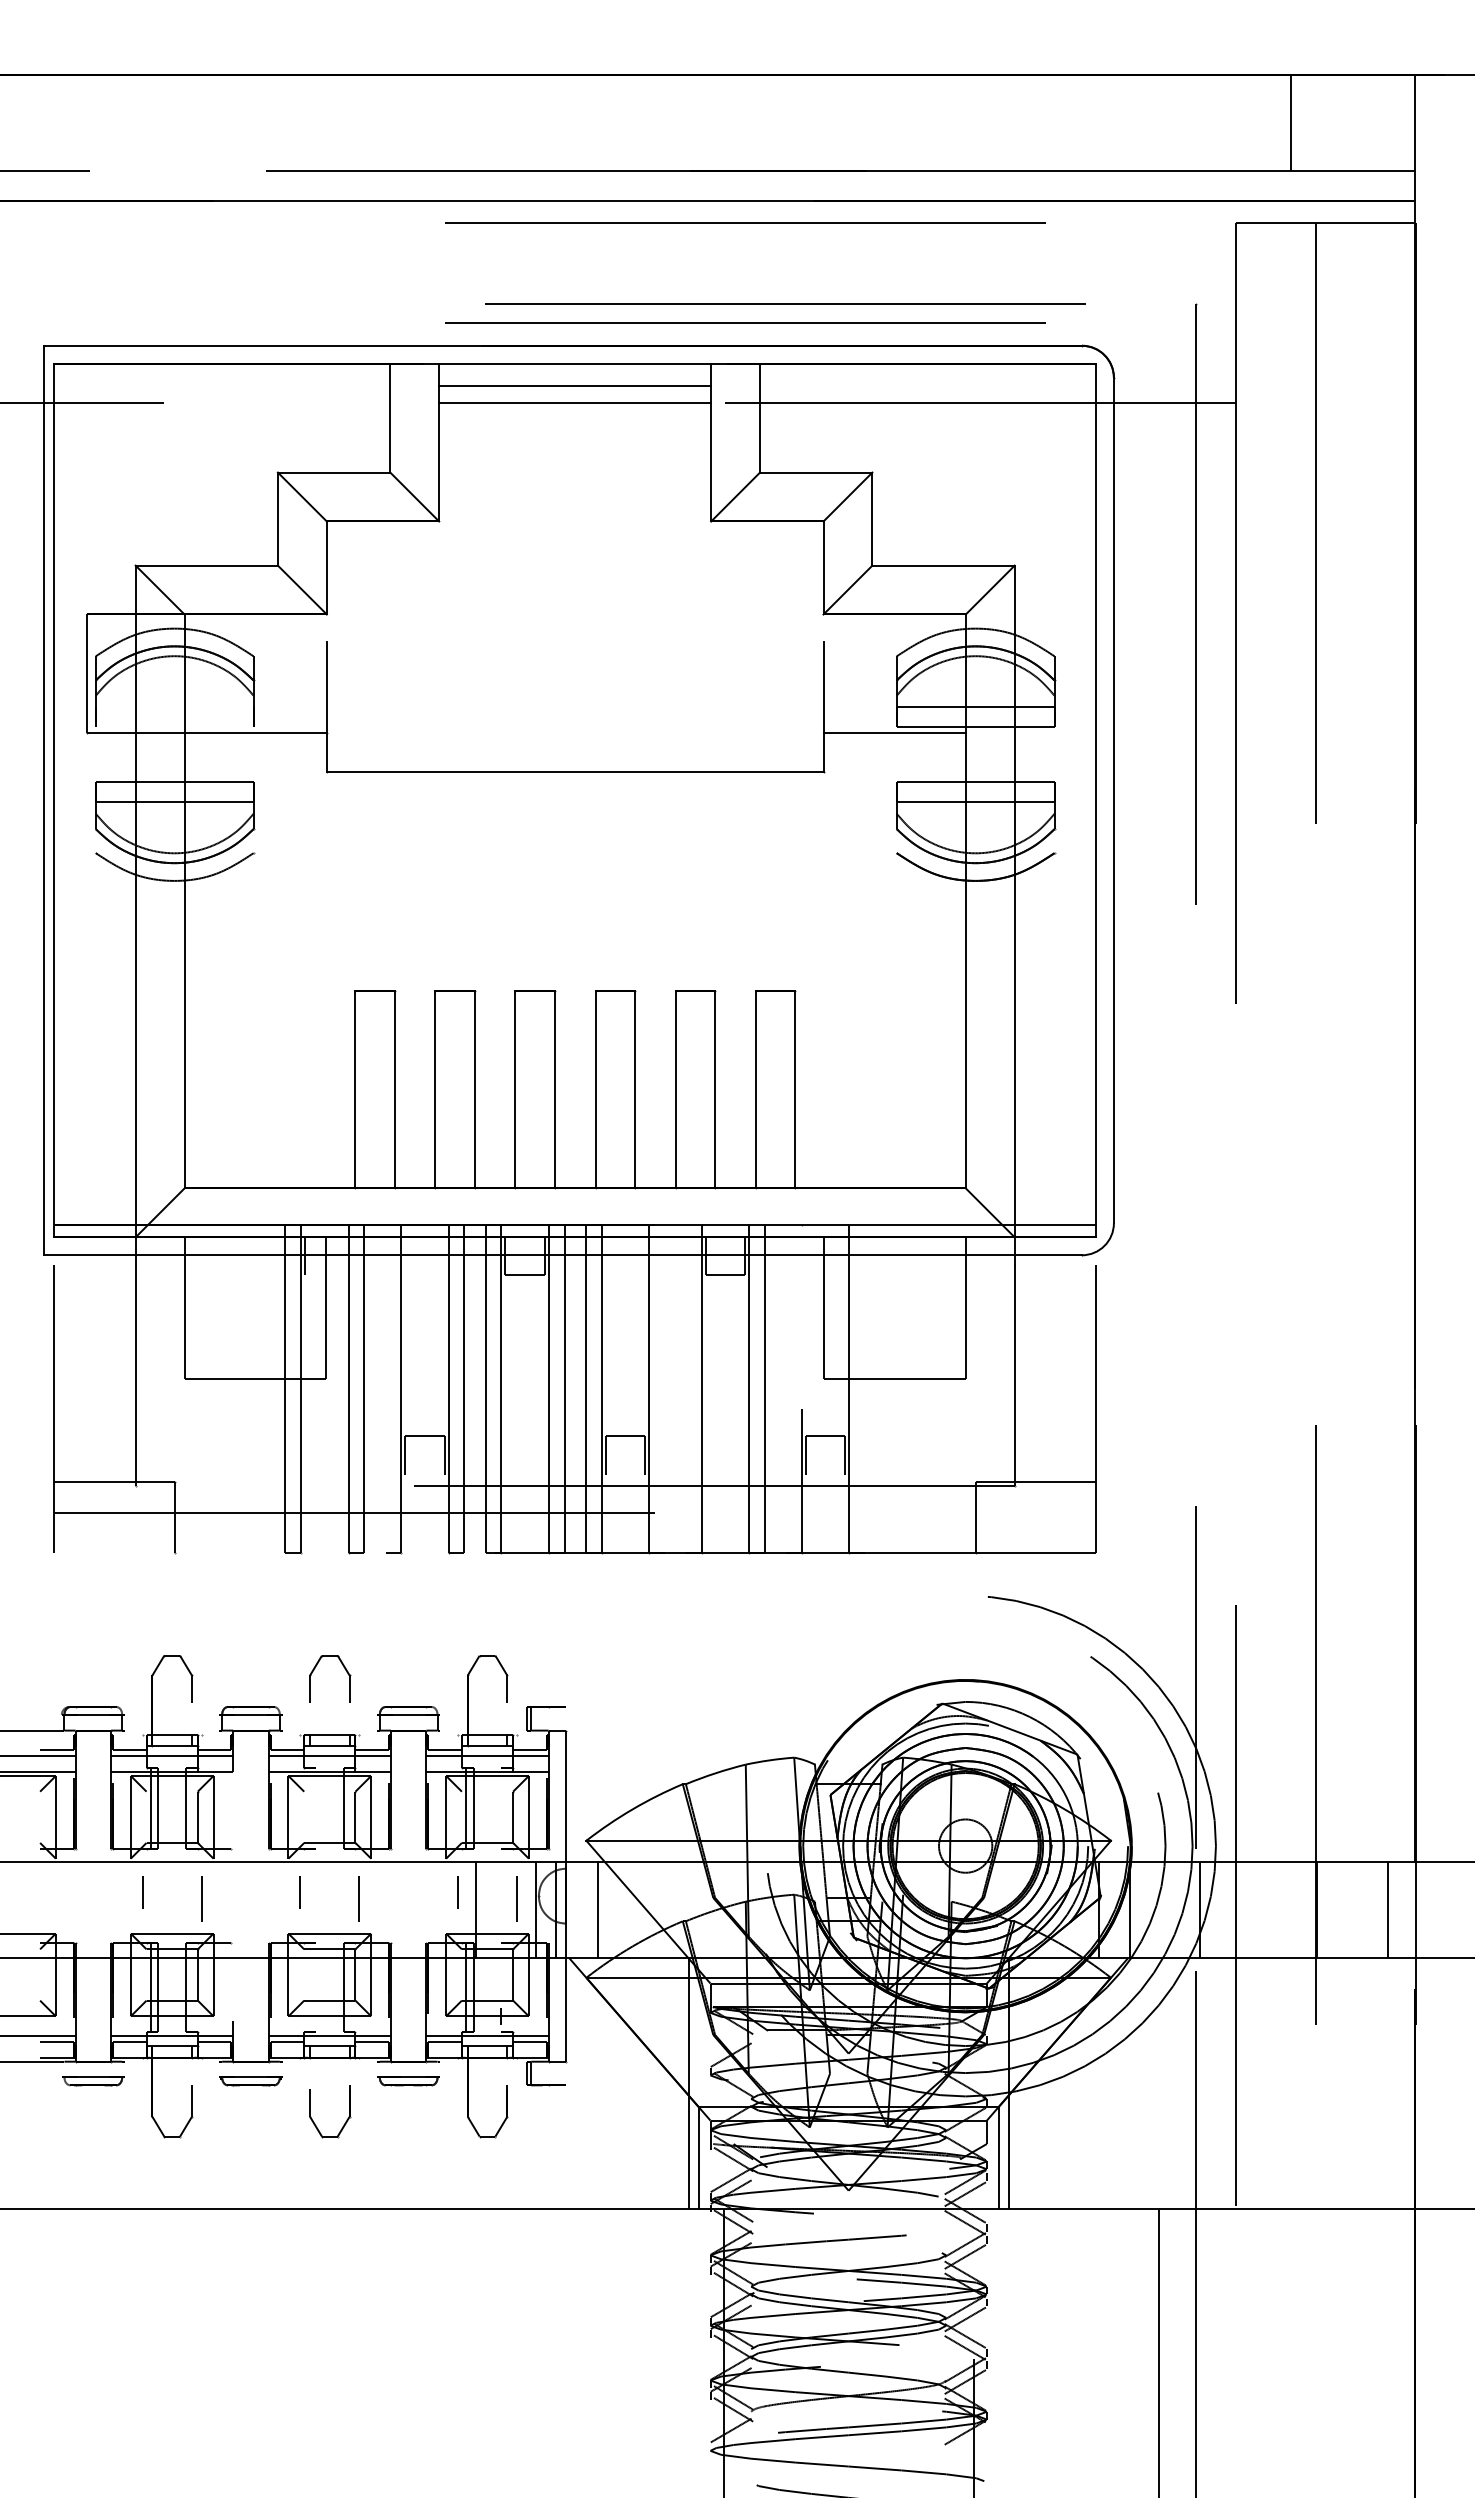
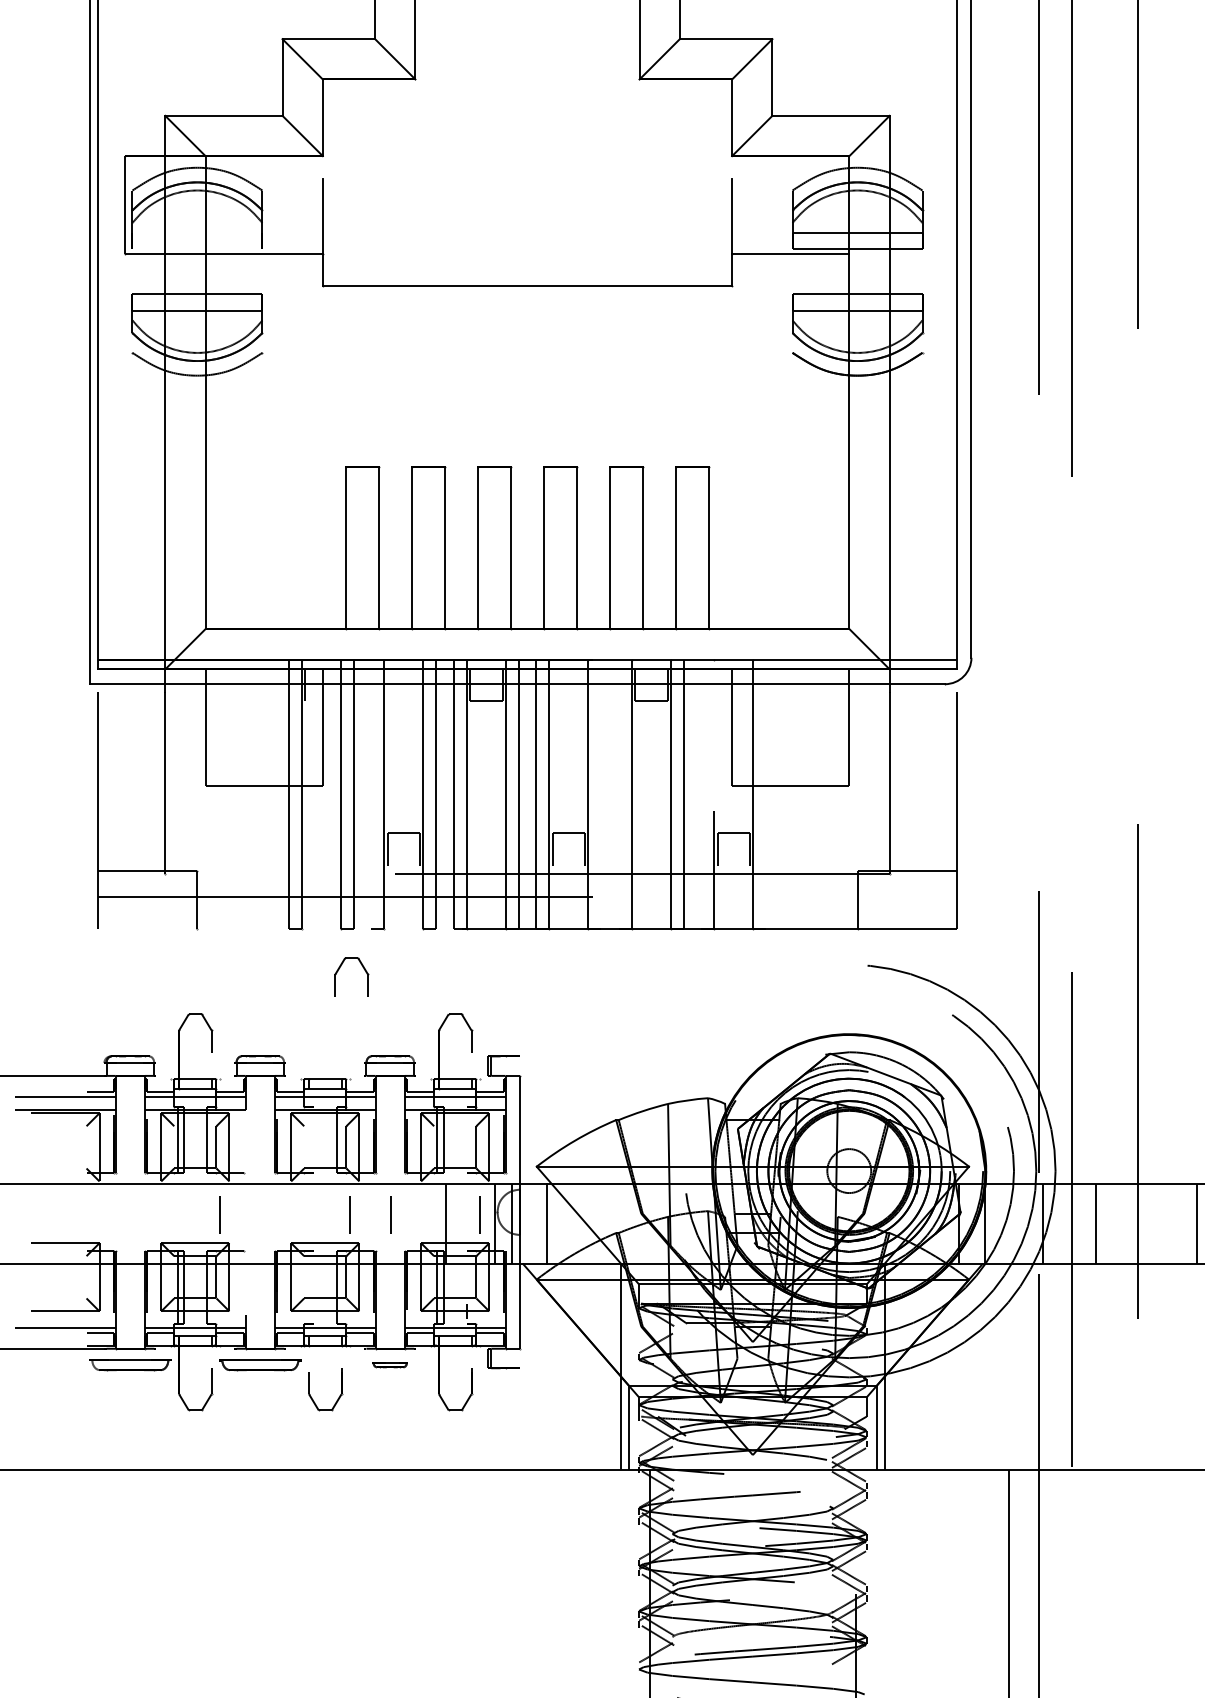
part: (344, 1669) -> (363, 969), moved
line: (142, 1892) -> (170, 1209), removed
line: (299, 1892) -> (300, 1209), removed
line: (457, 1892) -> (430, 1209), removed
line: (408, 1898) -> (390, 1214), added
line: (1317, 1910) -> (1095, 1224), moved
part: (93, 2081) -> (130, 1365), size x1.6
part: (250, 2081) -> (259, 1365), size x1.6
part: (408, 2081) -> (390, 1365), size x0.7

